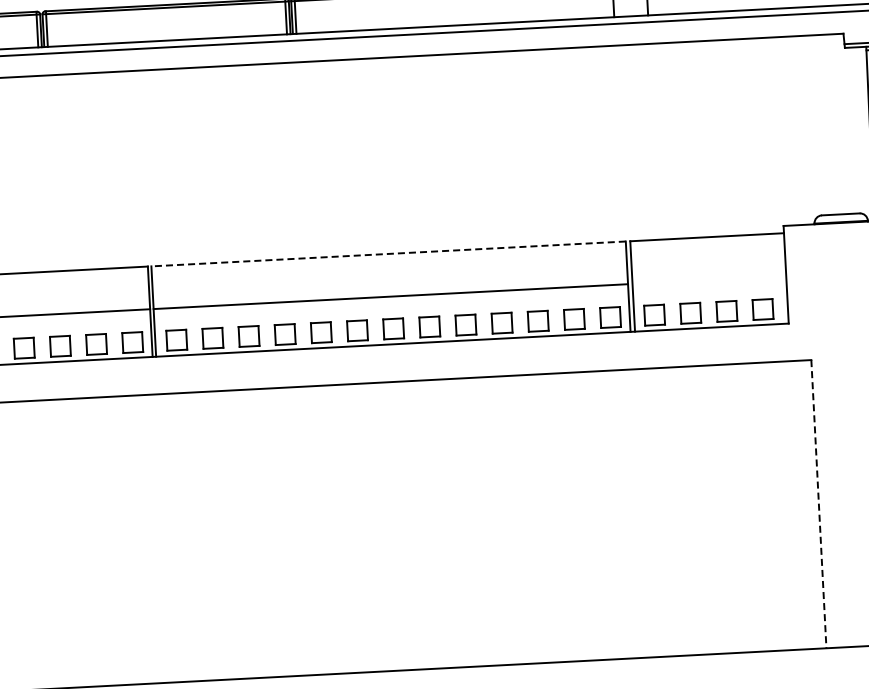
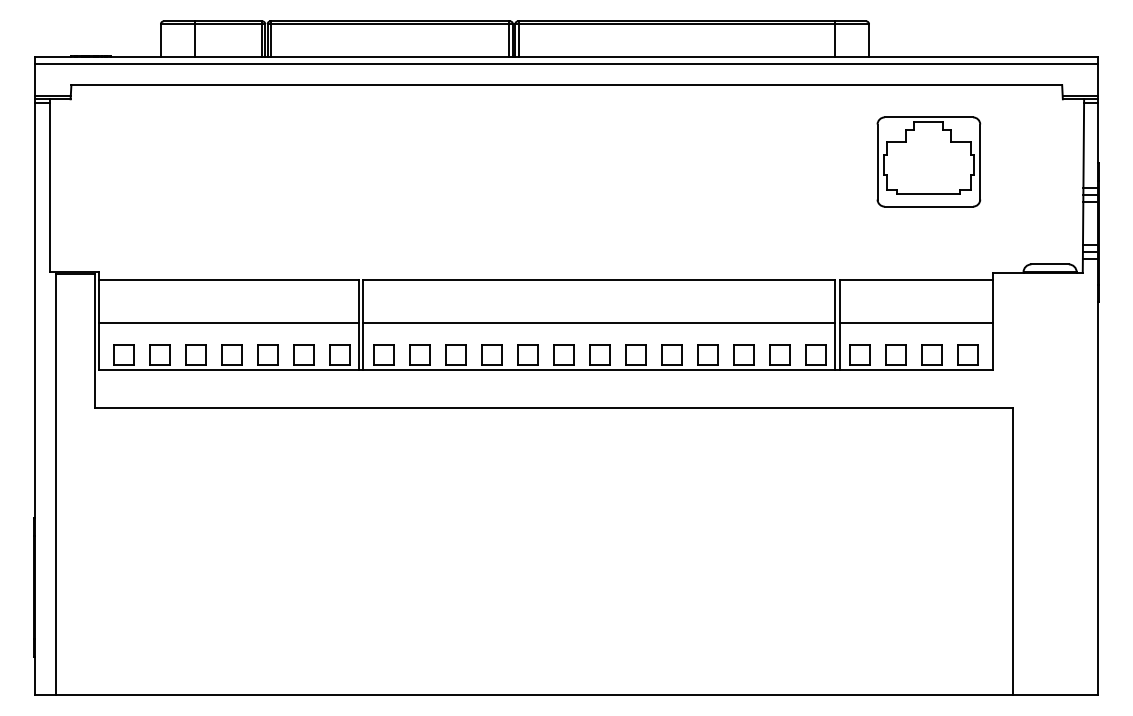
part: (713, 117) -> (928, 161), added
line: (388, 254) -> (598, 280), dashed -> solid
line: (708, 279) -> (915, 322), added
line: (819, 504) -> (1013, 551), dashed -> solid

